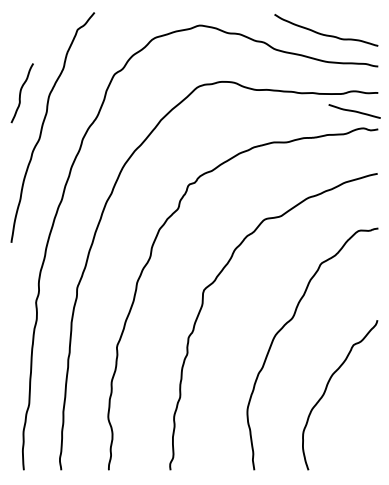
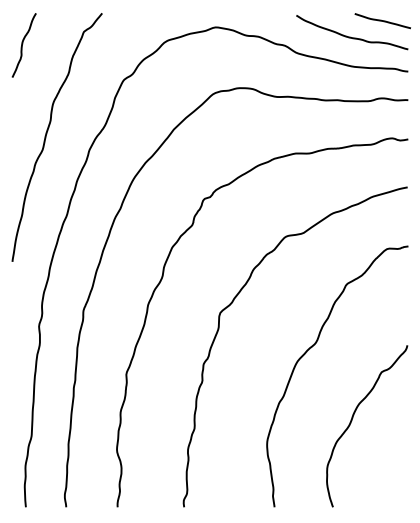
curve: (21, 92) -> (23, 44), moved
line: (354, 111) -> (382, 21), moved

